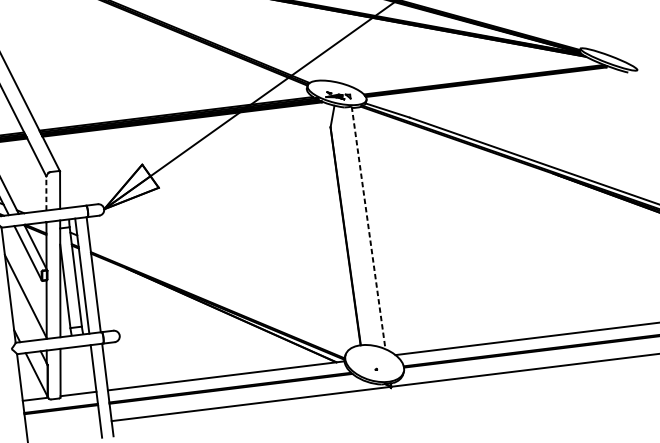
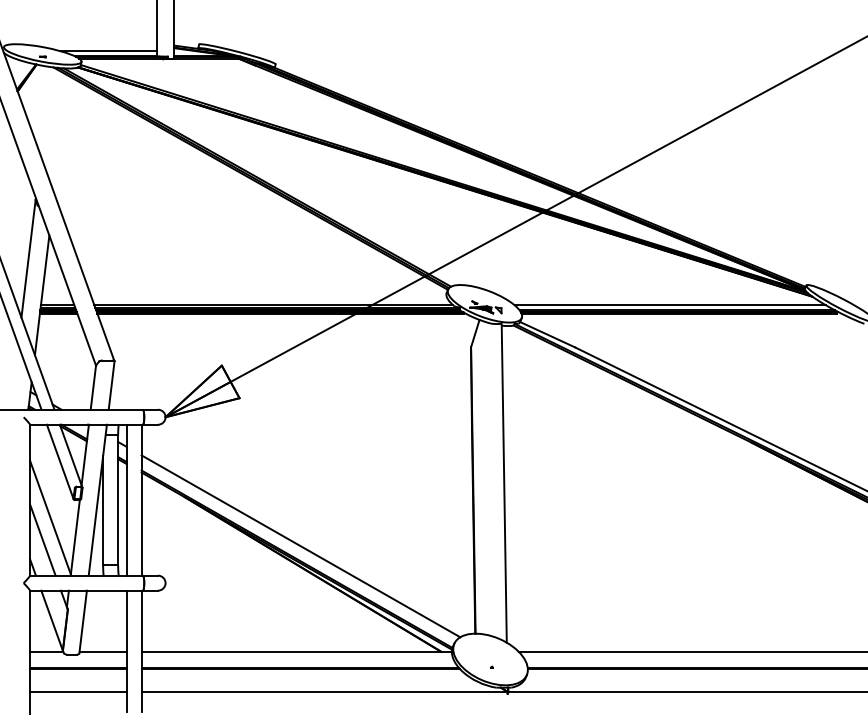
line: (478, 76) -> (670, 305), added
line: (46, 193) -> (93, 387), dashed -> solid
line: (368, 228) -> (504, 483), dashed -> solid
line: (219, 295) -> (300, 546), added
line: (21, 314) -> (42, 539), added
line: (63, 427) -> (78, 692), added

